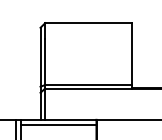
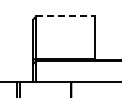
line: (89, 23) -> (66, 16), solid -> dashed
line: (58, 125) -> (45, 86), removed

